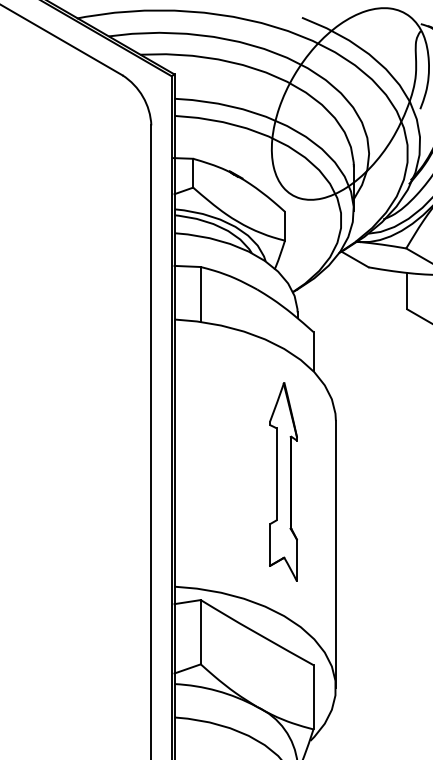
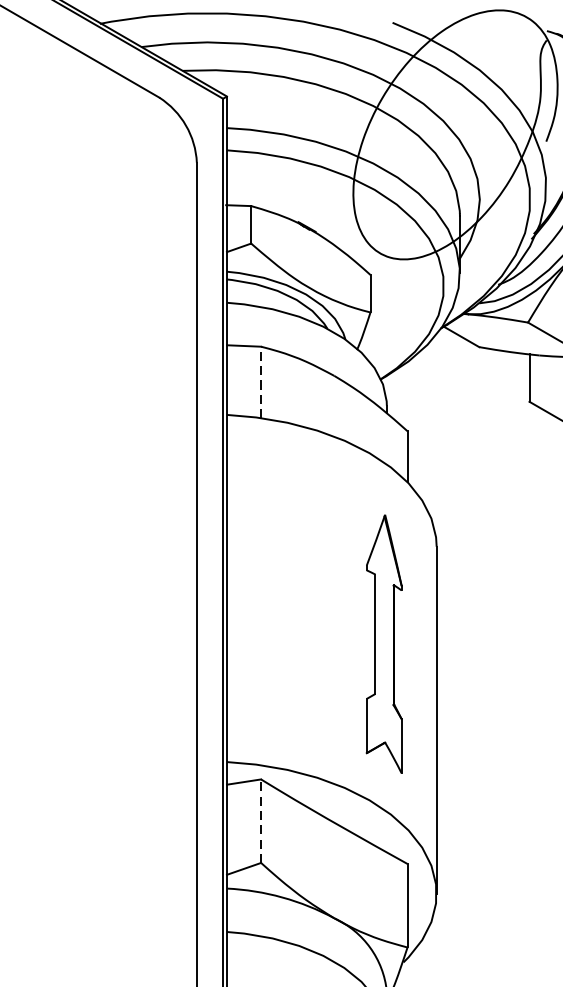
line: (200, 294) -> (260, 382), solid -> dashed
part: (283, 481) -> (384, 643), moved
line: (200, 631) -> (260, 820), solid -> dashed

